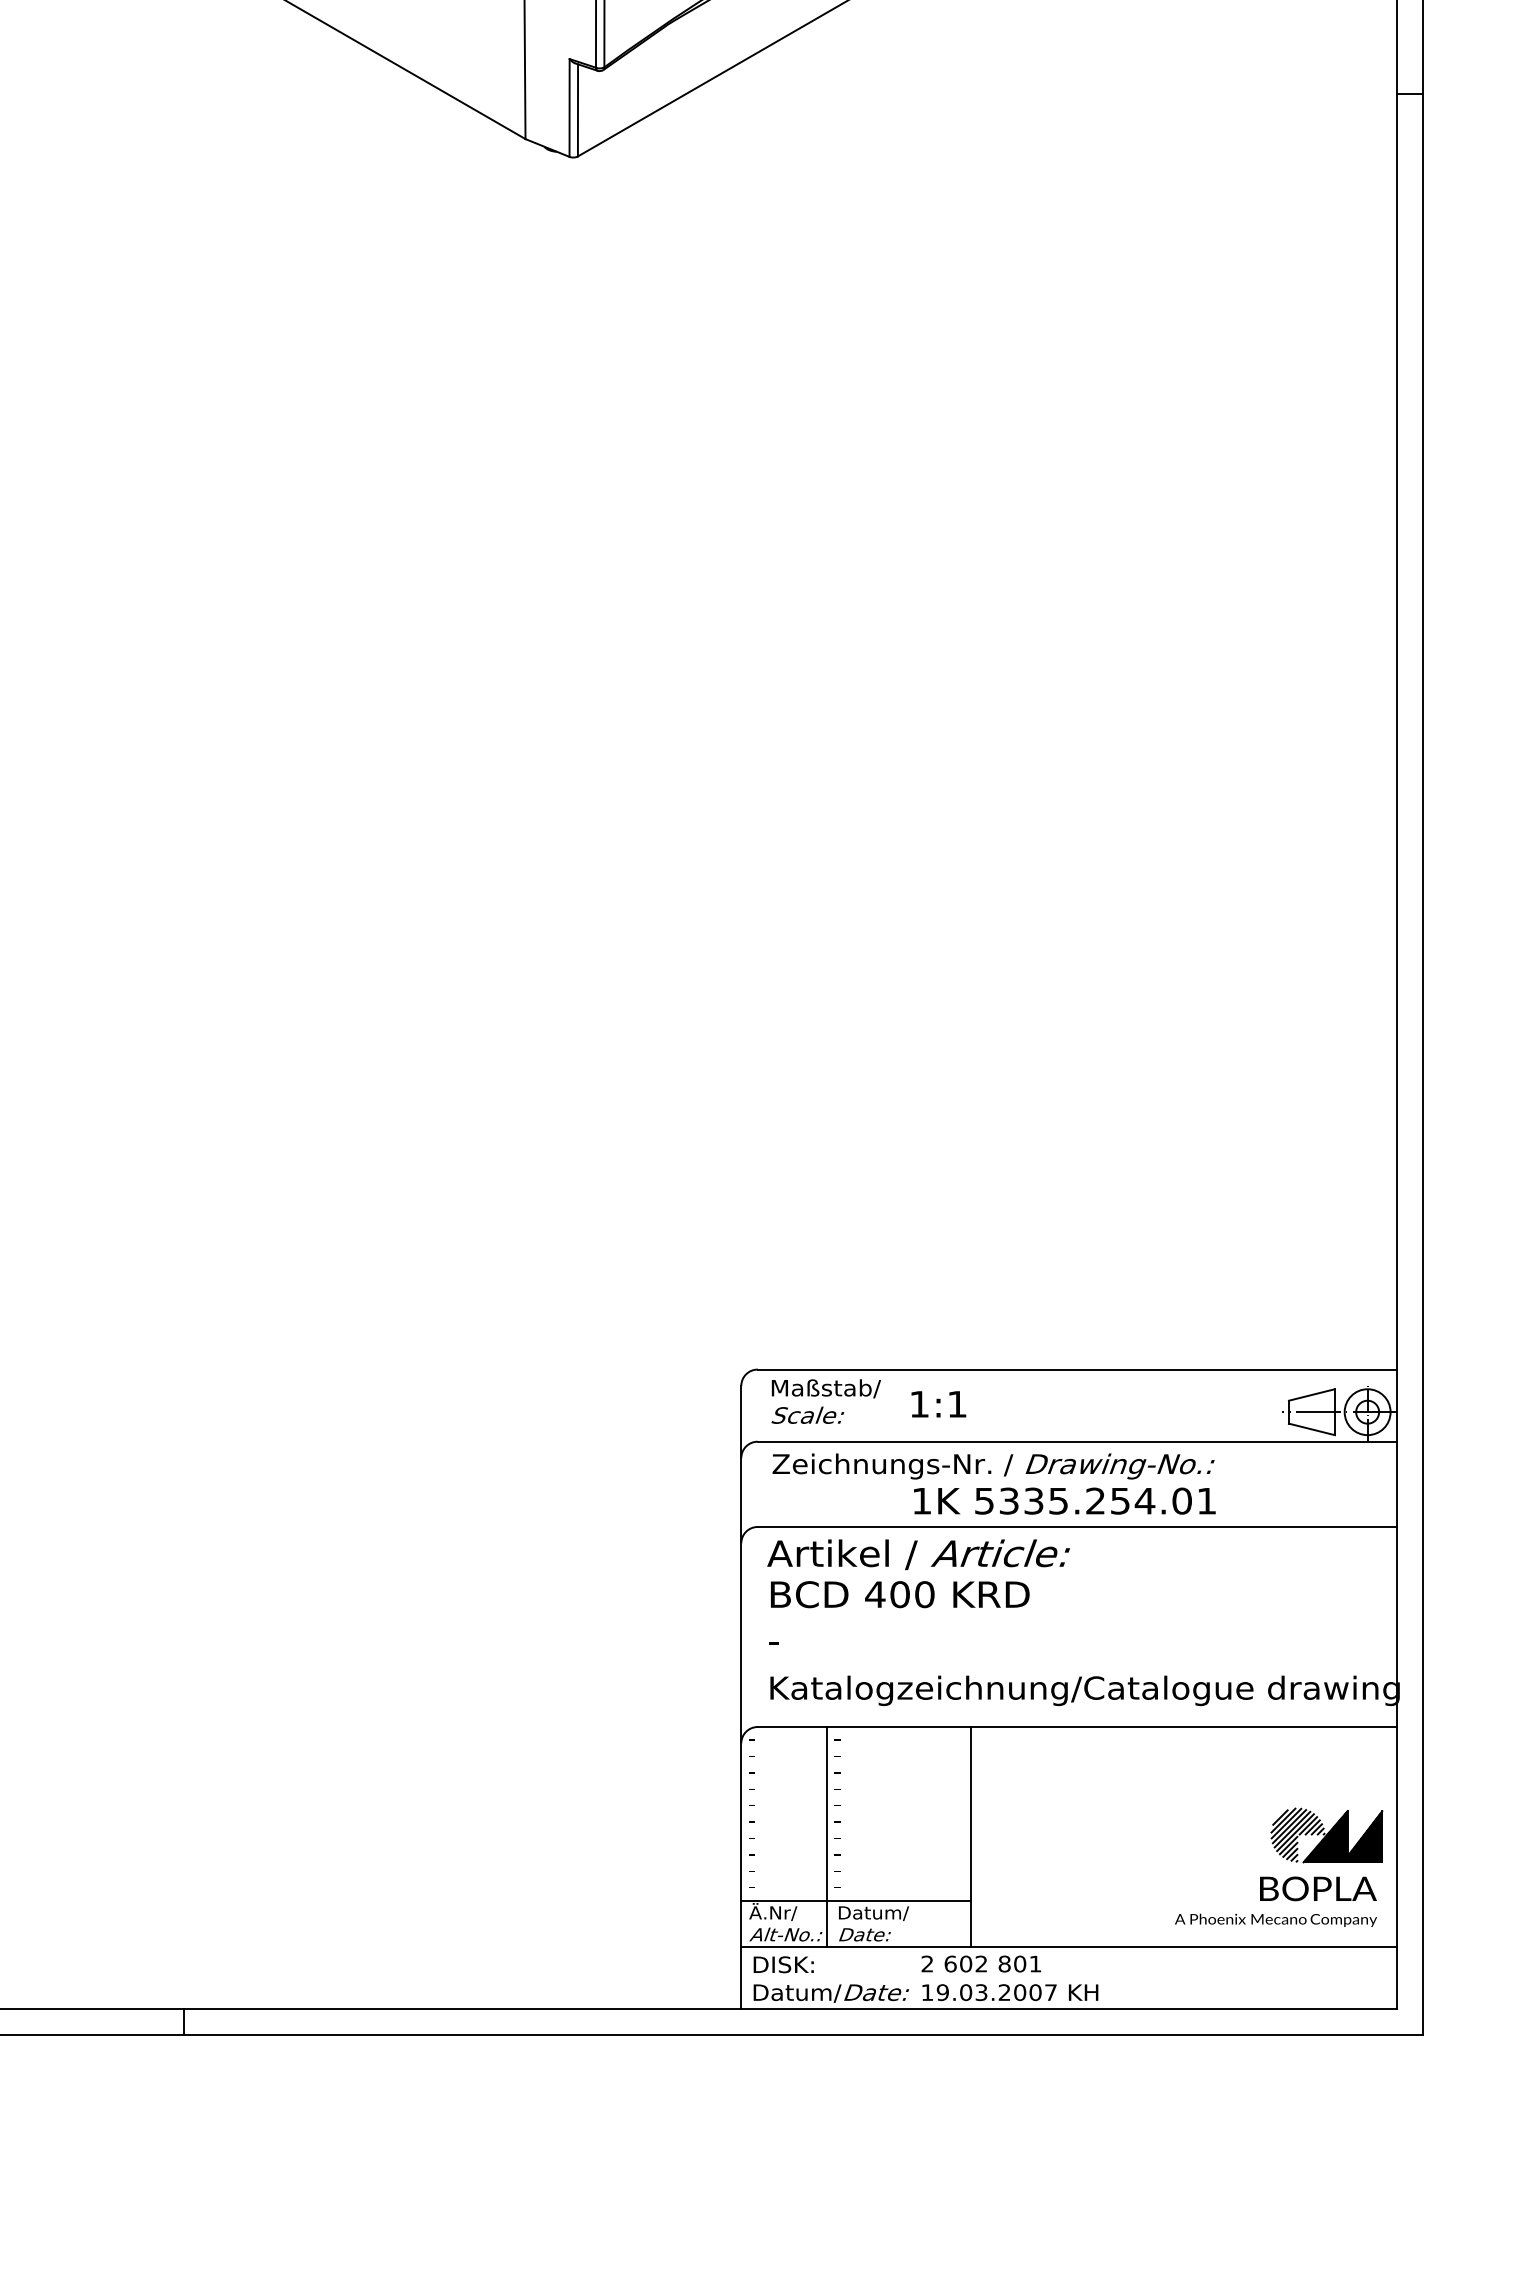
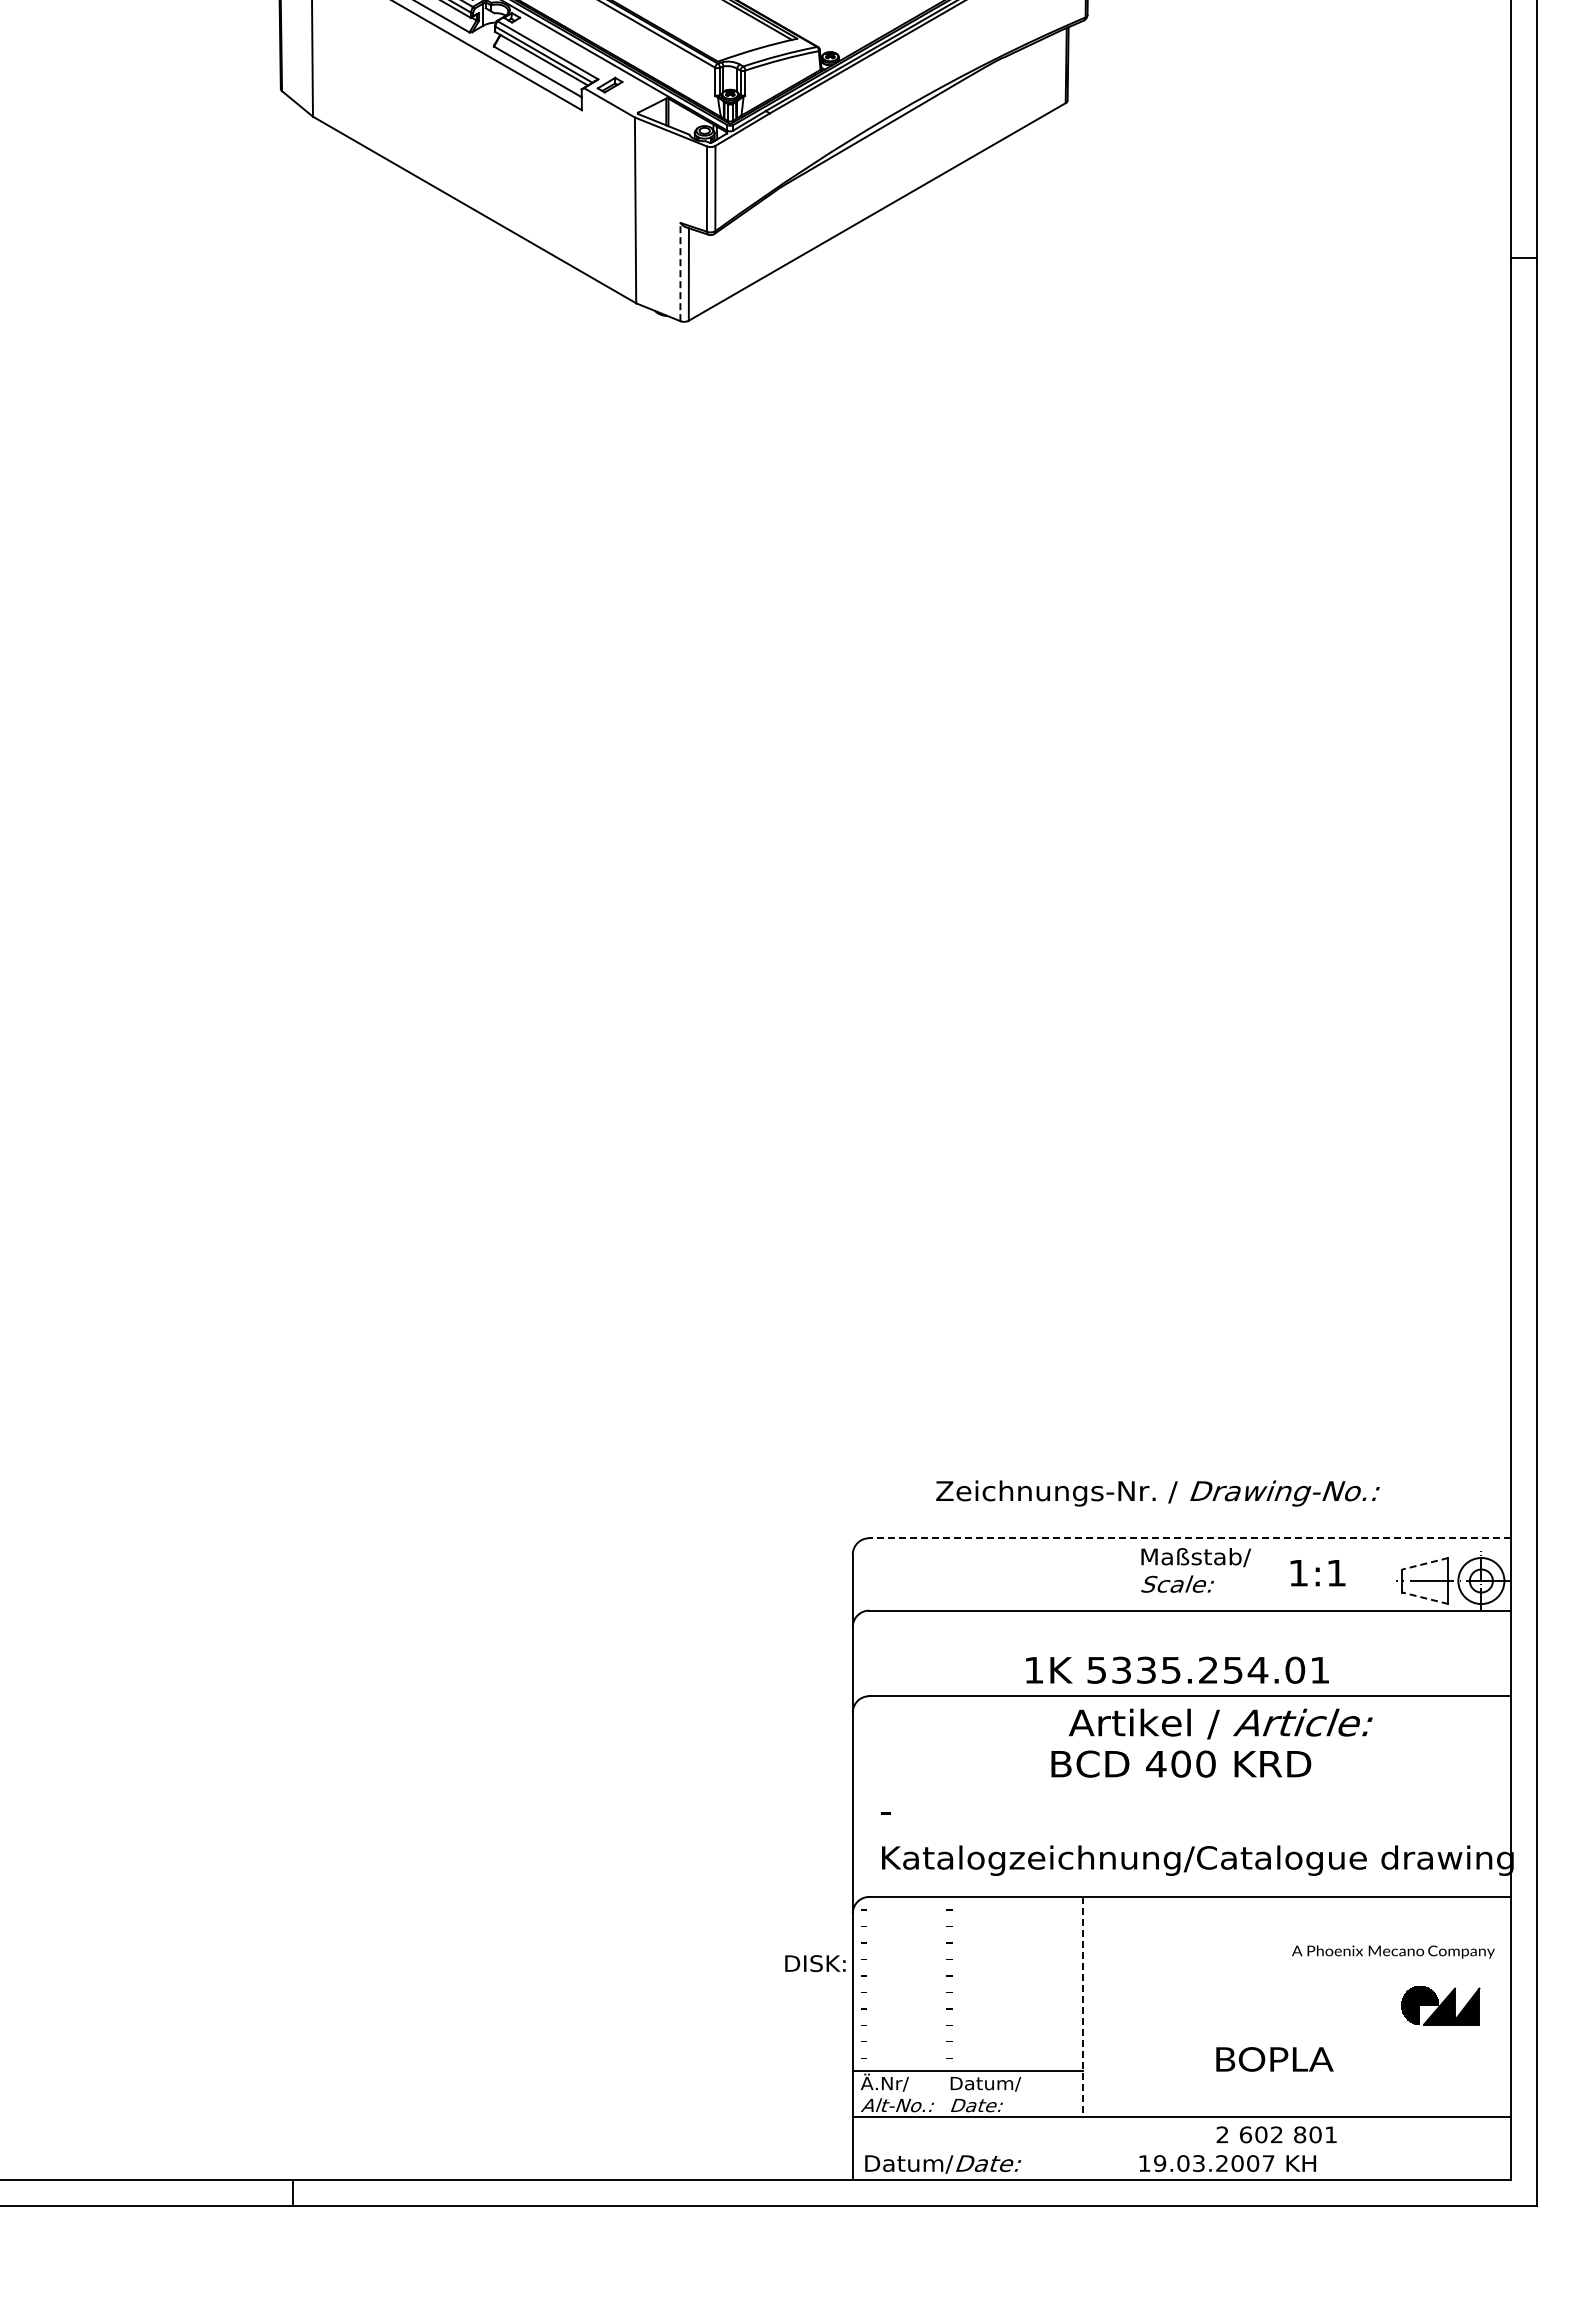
line: (569, 107) -> (680, 271), solid -> dashed
line: (1077, 1369) -> (1190, 1538), solid -> dashed
line: (1311, 1394) -> (1425, 1563), solid -> dashed
text: (825, 1401) -> (1195, 1570), moved
text: (938, 1404) -> (1317, 1573), moved
line: (1311, 1429) -> (1425, 1598), solid -> dashed
text: (993, 1466) -> (1157, 1493), moved
text: (918, 1554) -> (1220, 1723), moved
text: (900, 1594) -> (1181, 1763), moved
part: (1326, 1835) -> (1440, 2005), size x0.7
line: (826, 1836) -> (938, 2006), removed
line: (971, 1837) -> (1083, 2007), solid -> dashed
text: (1317, 1888) -> (1274, 2059), moved
text: (1276, 1919) -> (1393, 1951), moved
text: (981, 1963) -> (1276, 2134), moved
text: (783, 1964) -> (815, 1963), moved
text: (1010, 1992) -> (1227, 2163), moved

